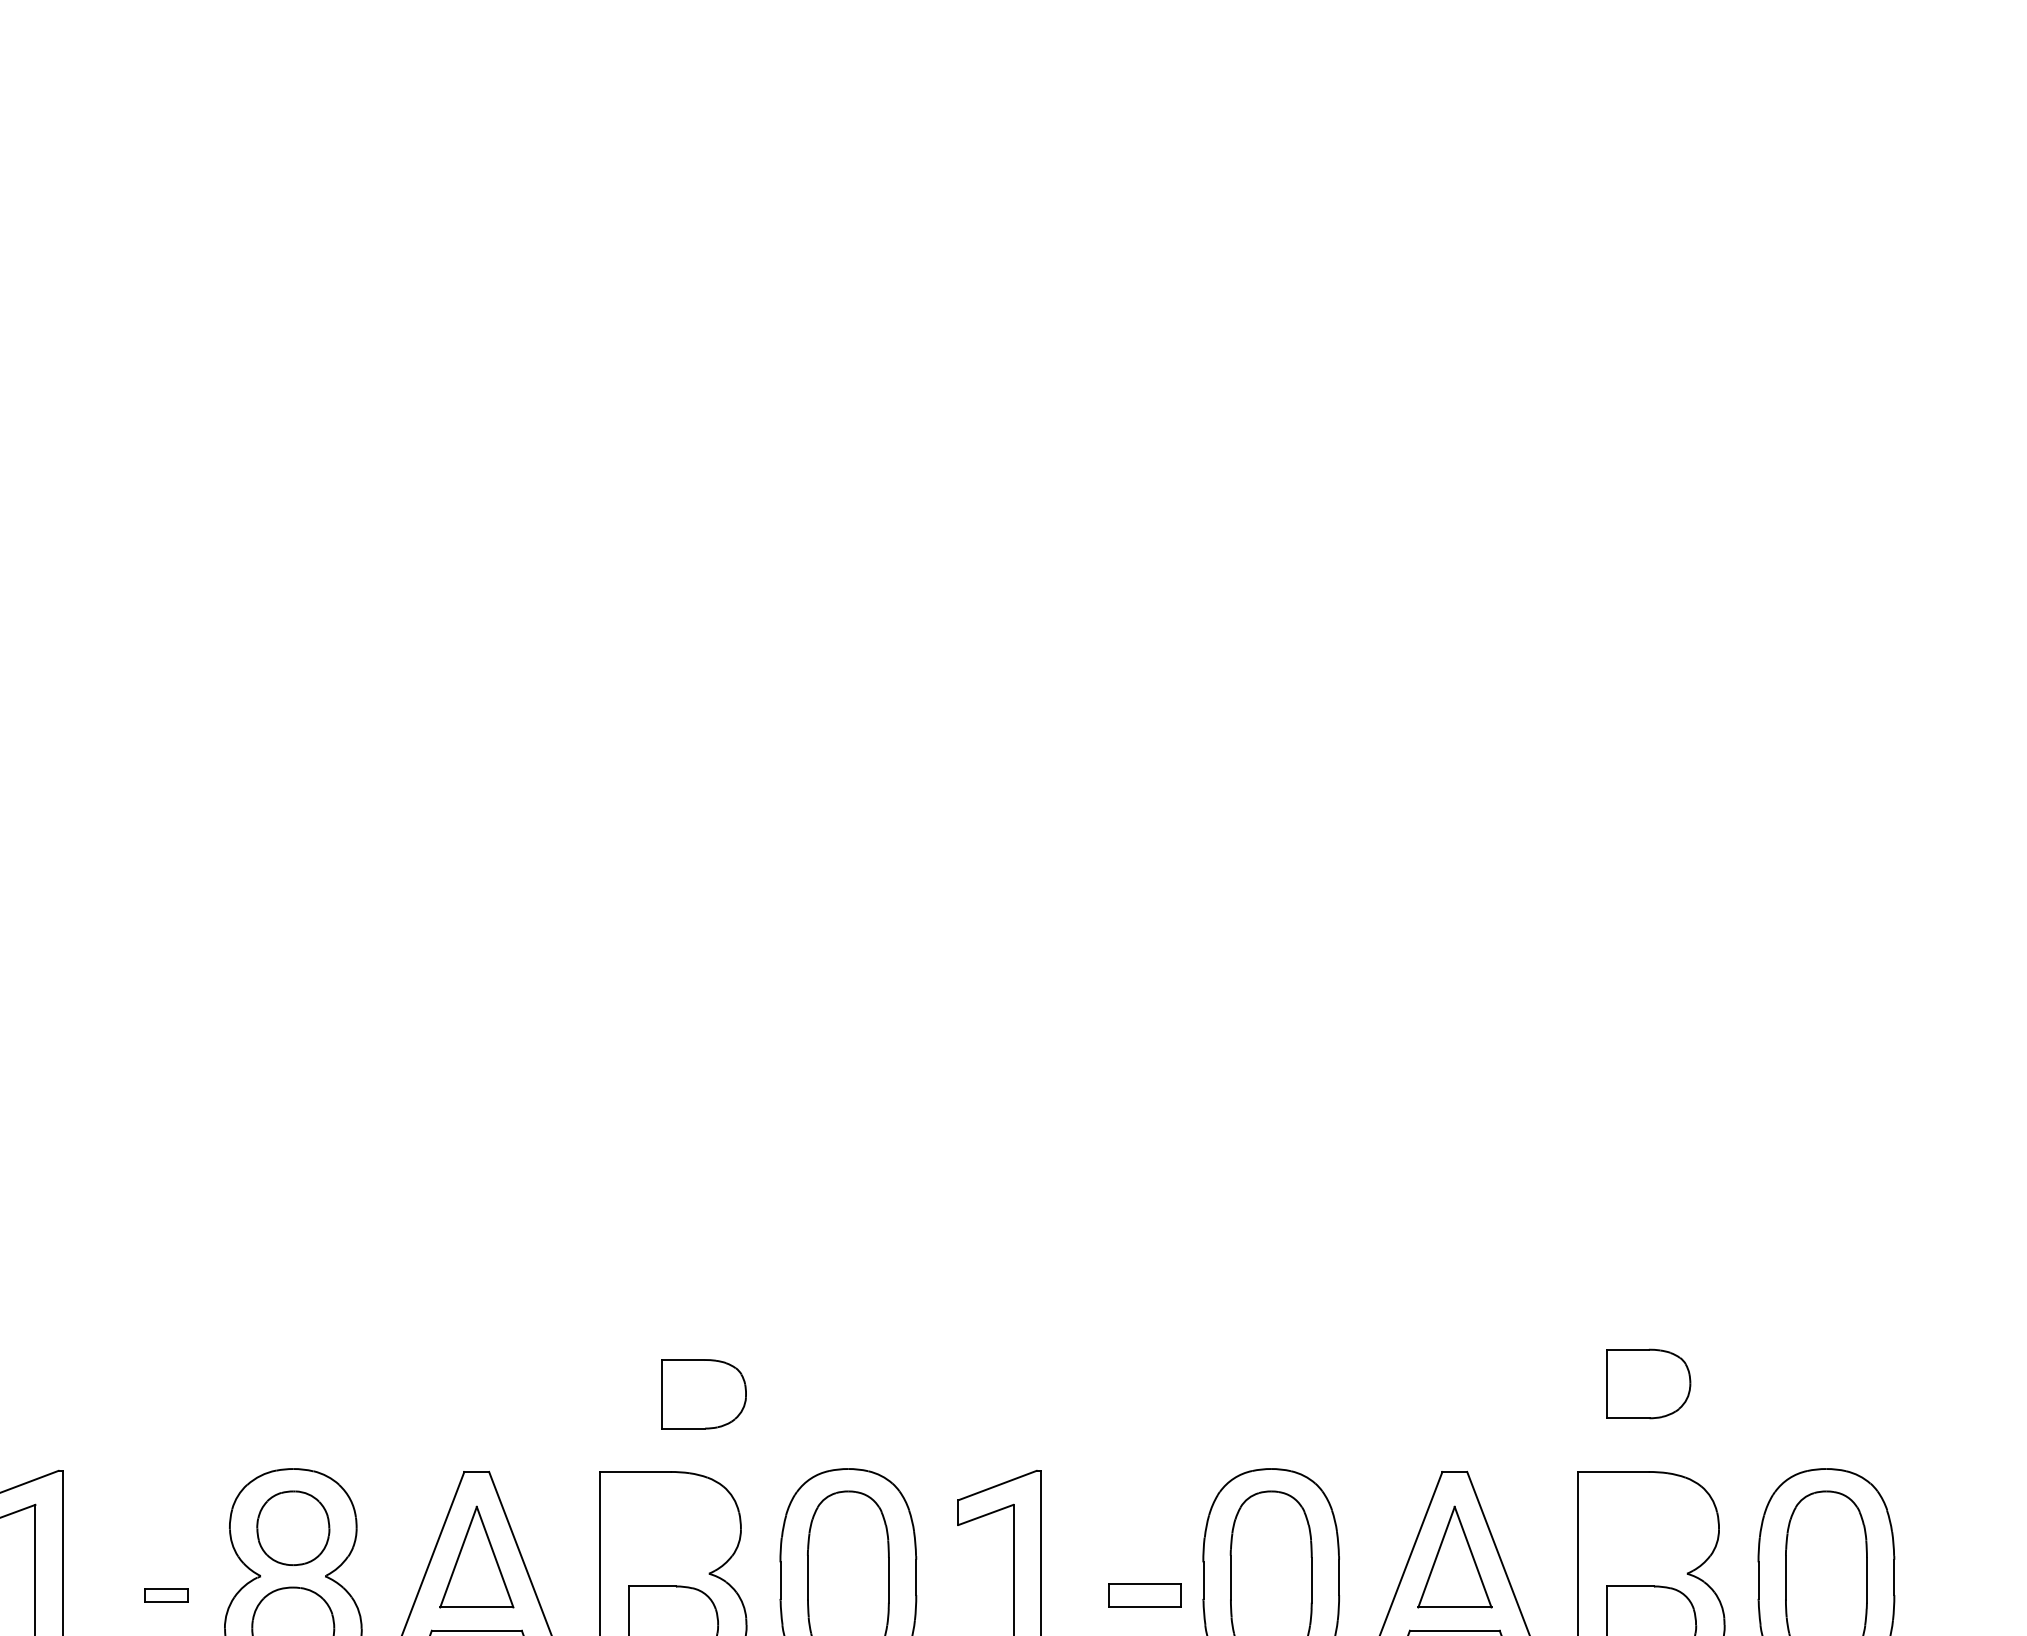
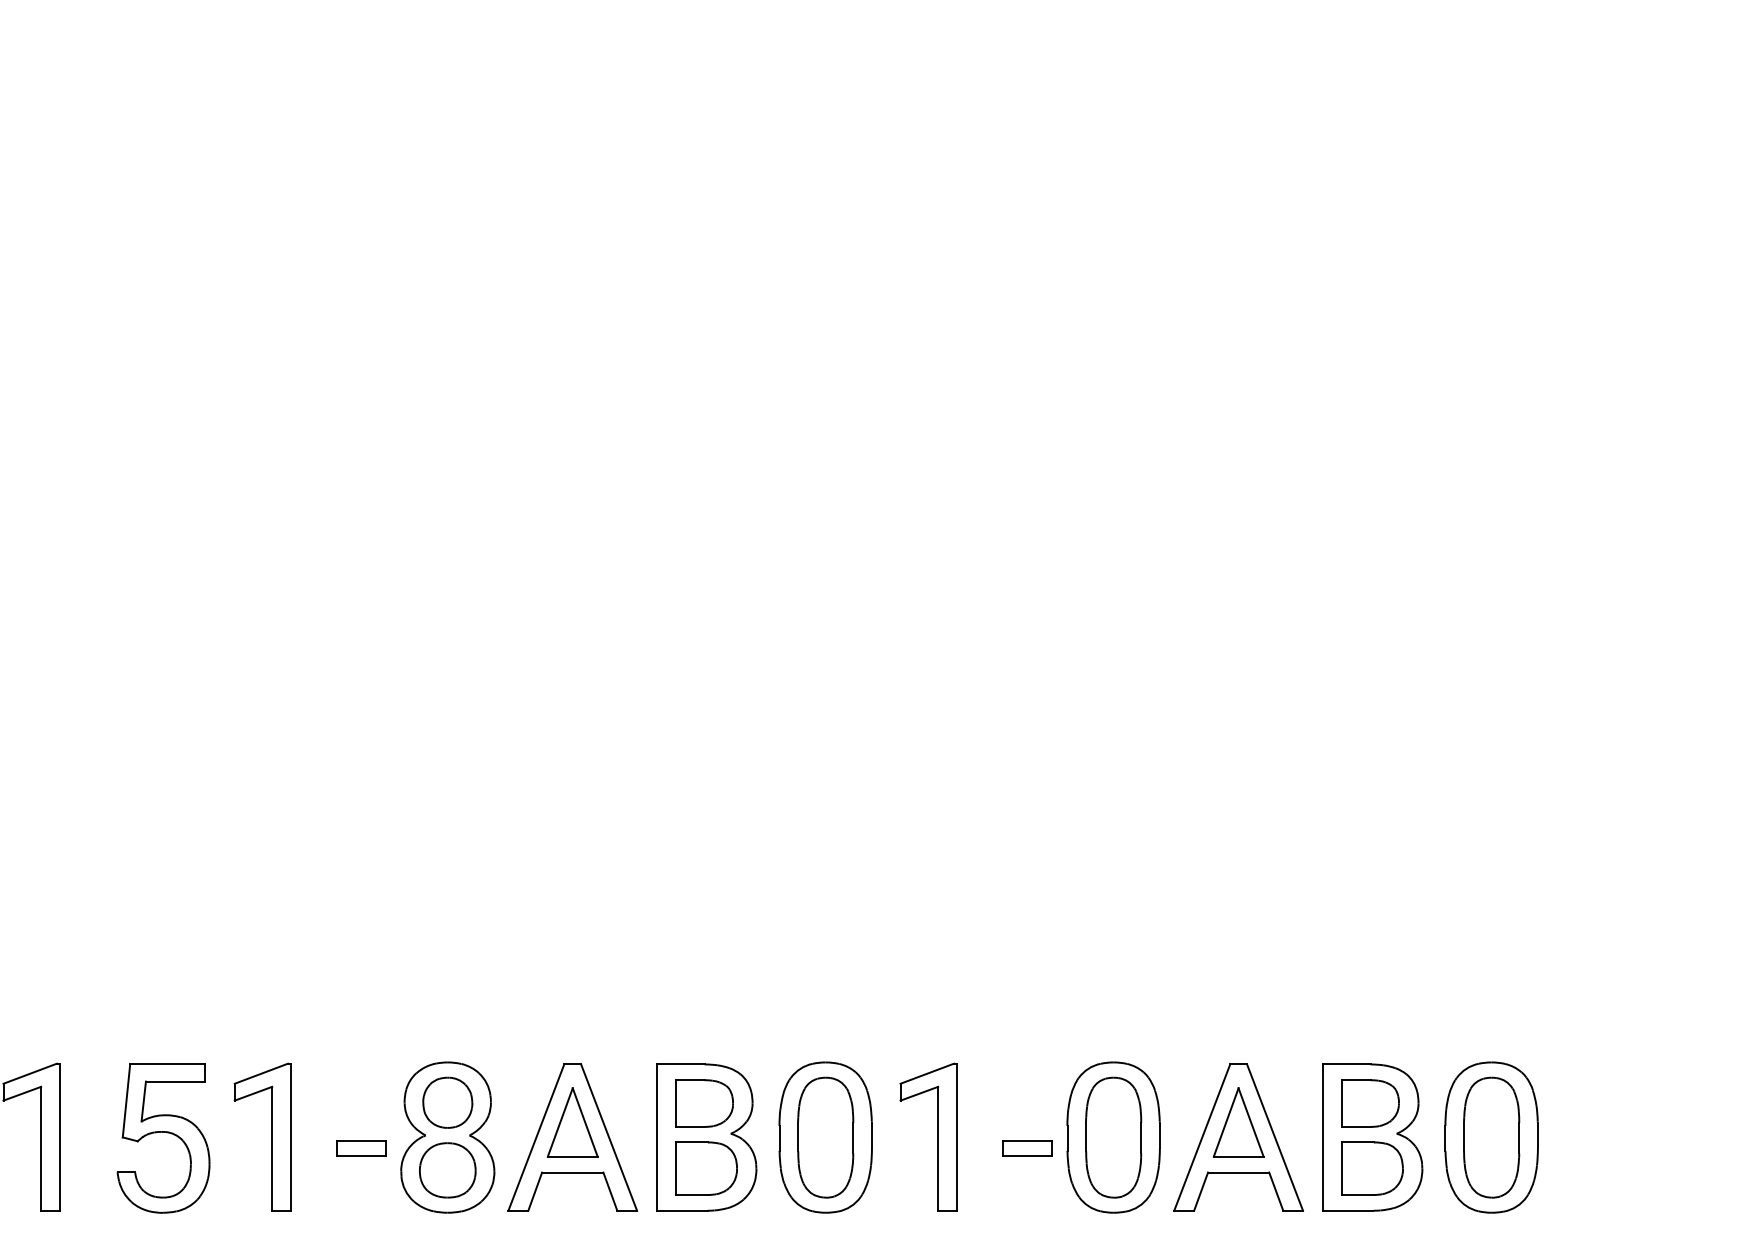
part: (1648, 1383) -> (1370, 1103), moved
part: (704, 1394) -> (704, 1103), moved
part: (166, 1595) -> (361, 1148), size x1.67

